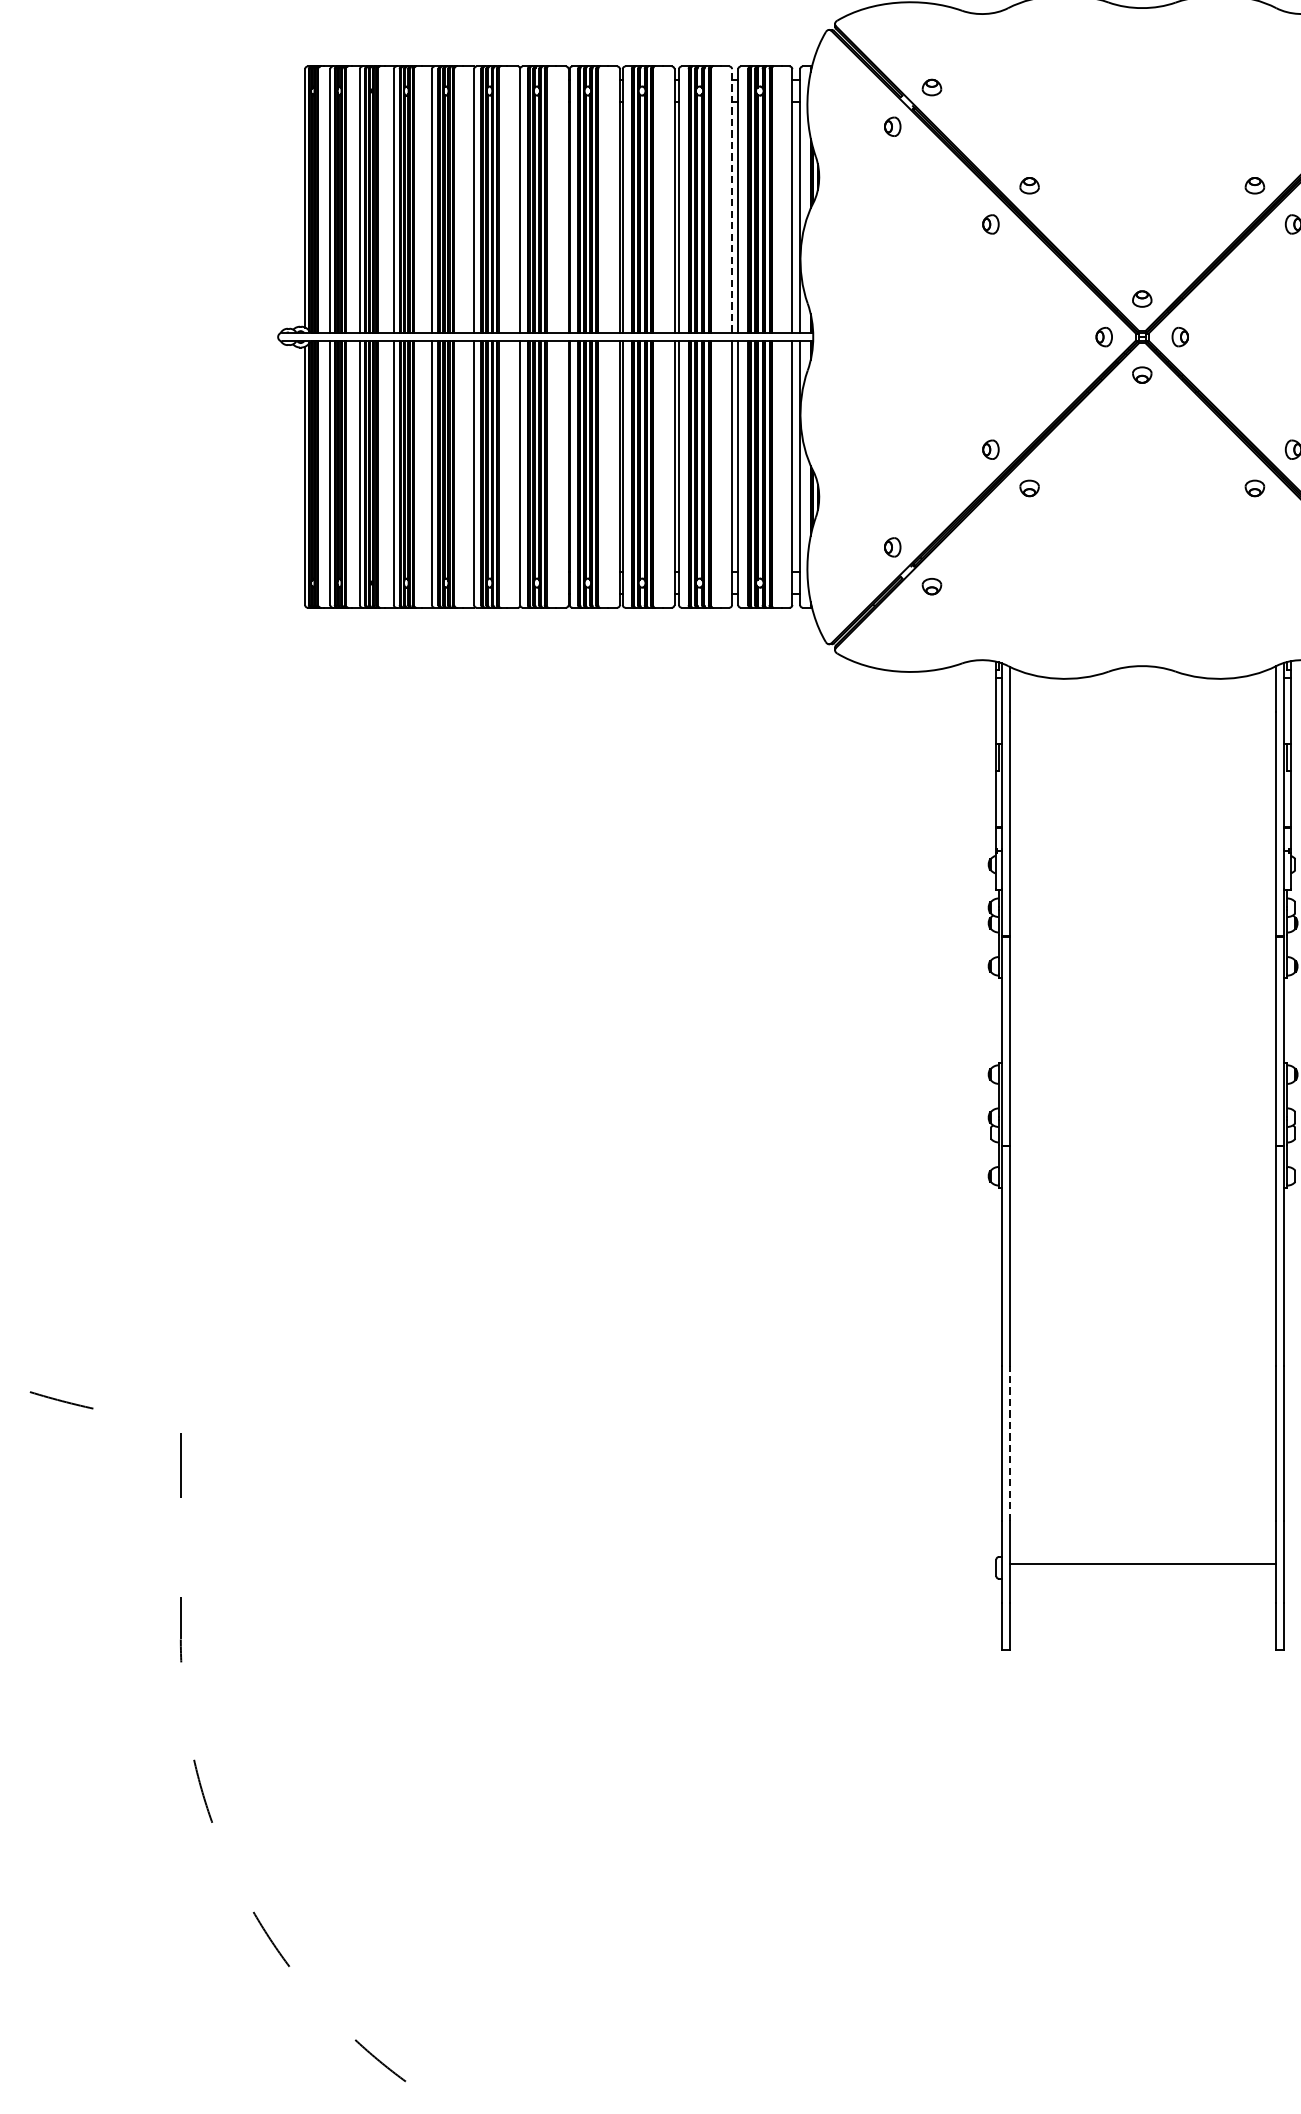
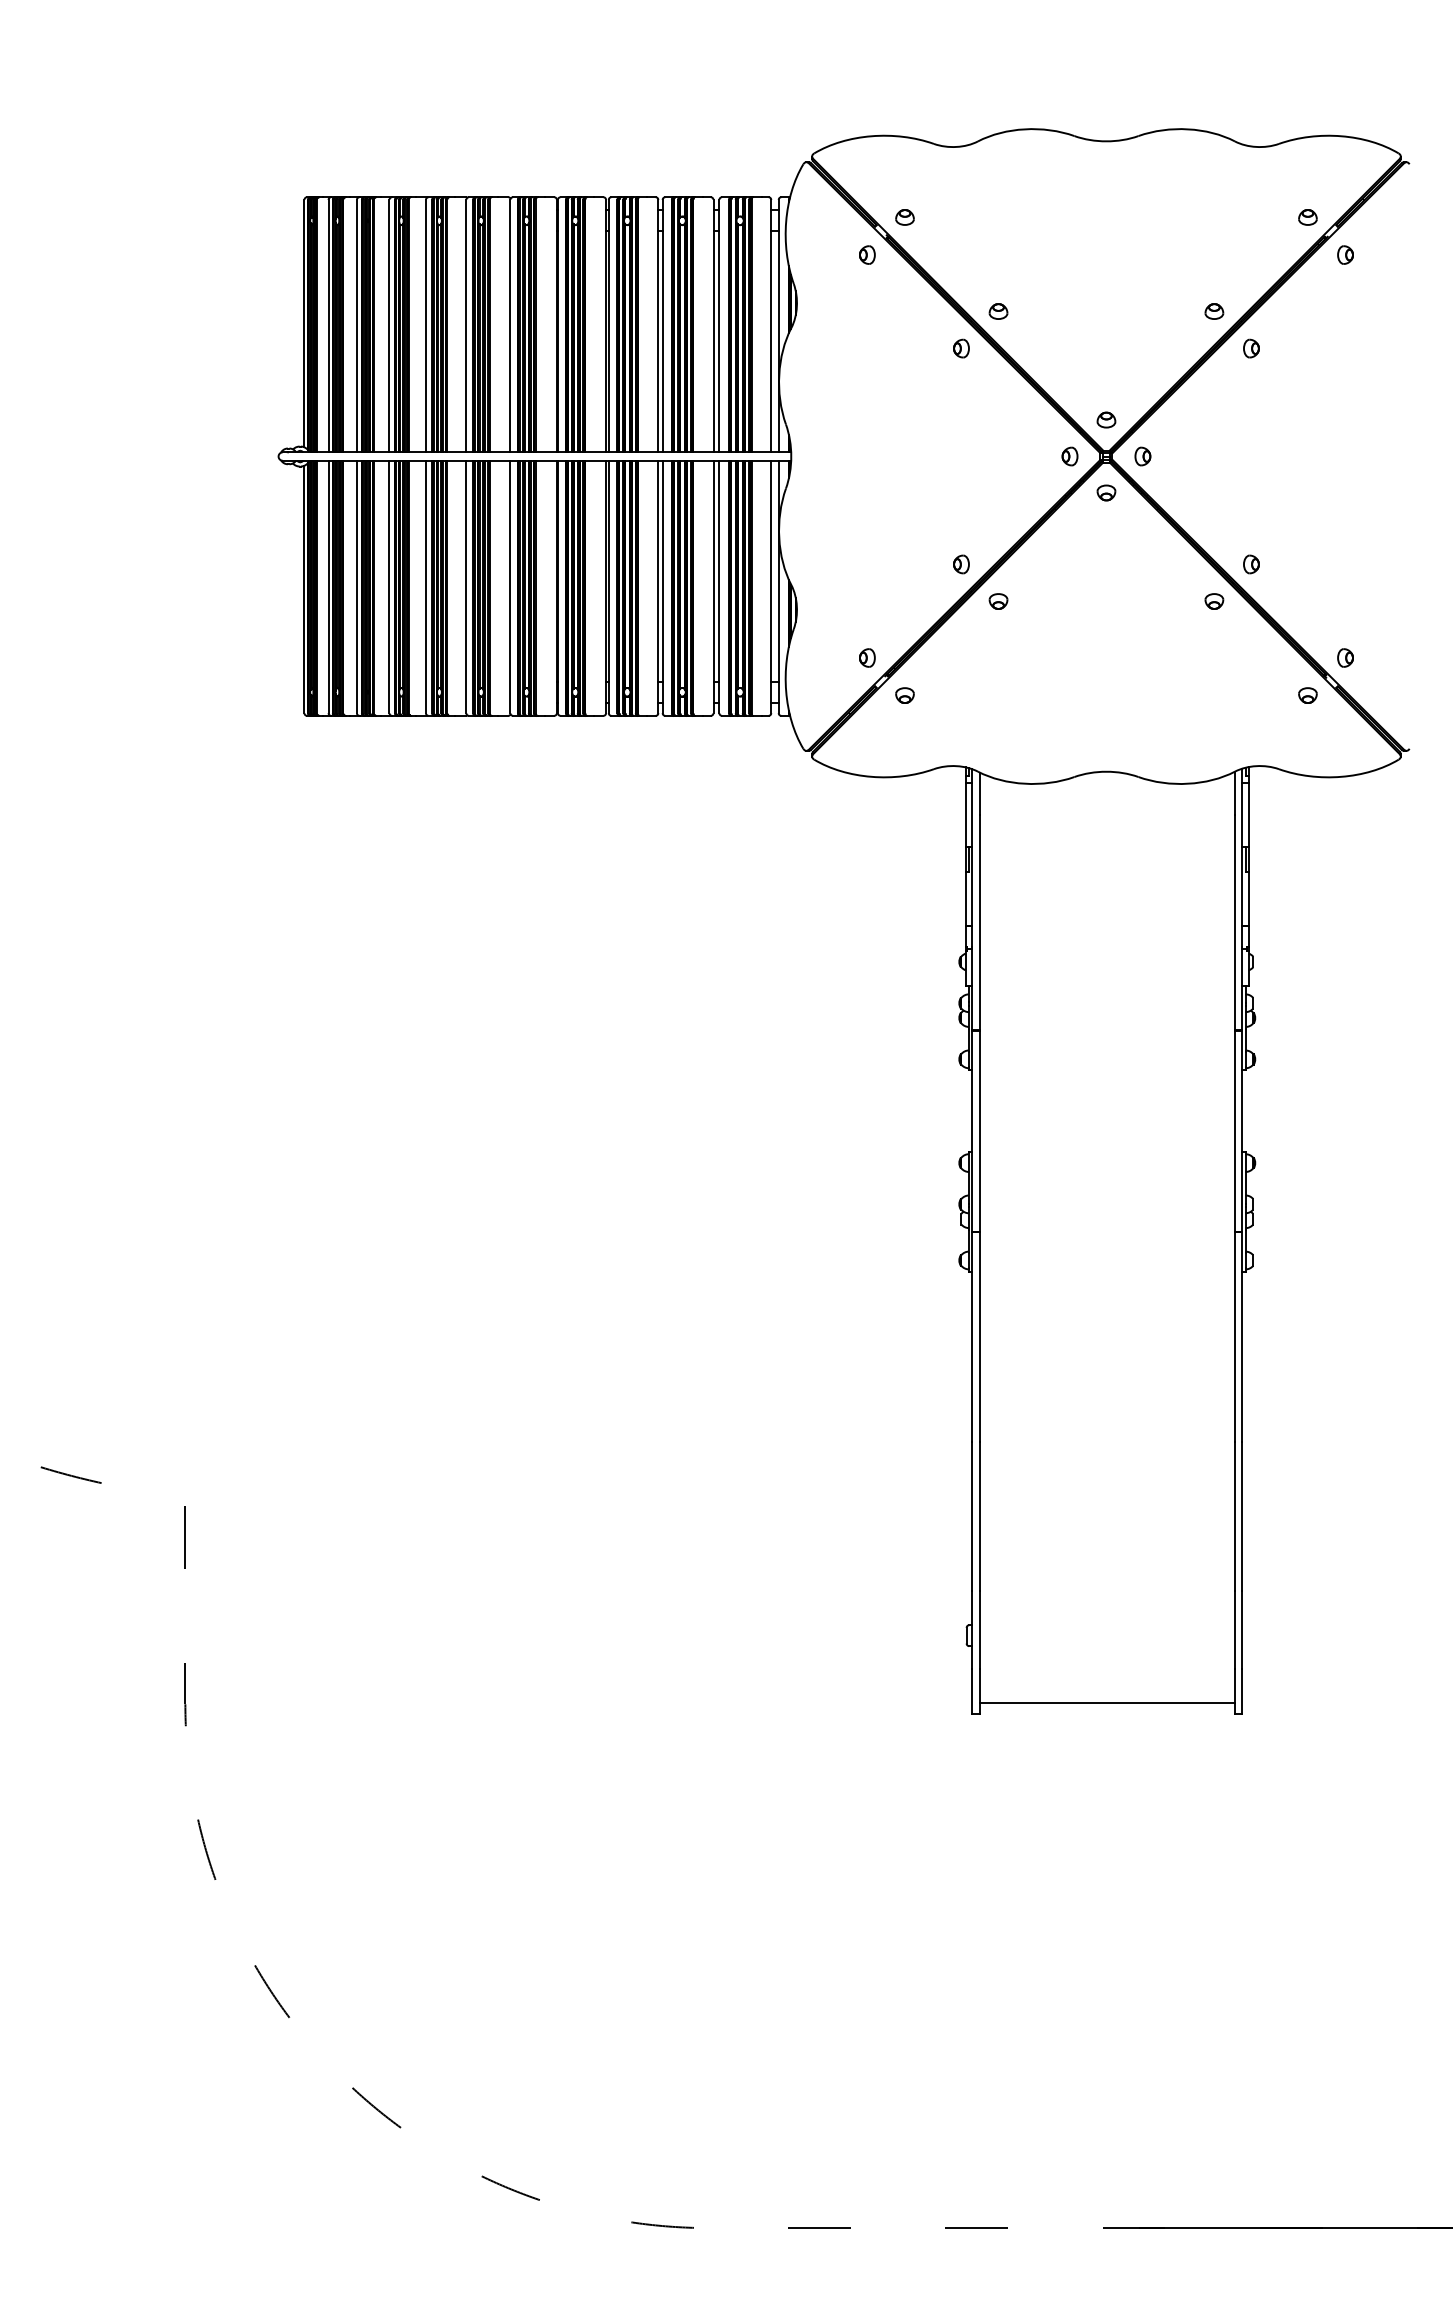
line: (732, 200) -> (713, 325), dashed -> solid
line: (1010, 1443) -> (980, 1516), dashed -> solid
line: (1143, 1564) -> (1107, 1703), moved

